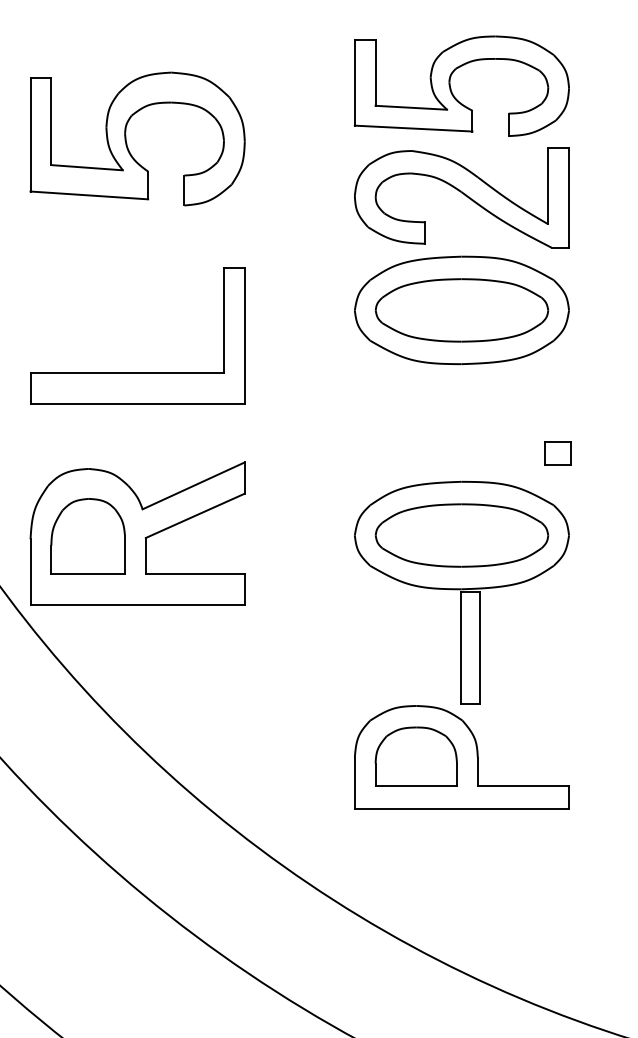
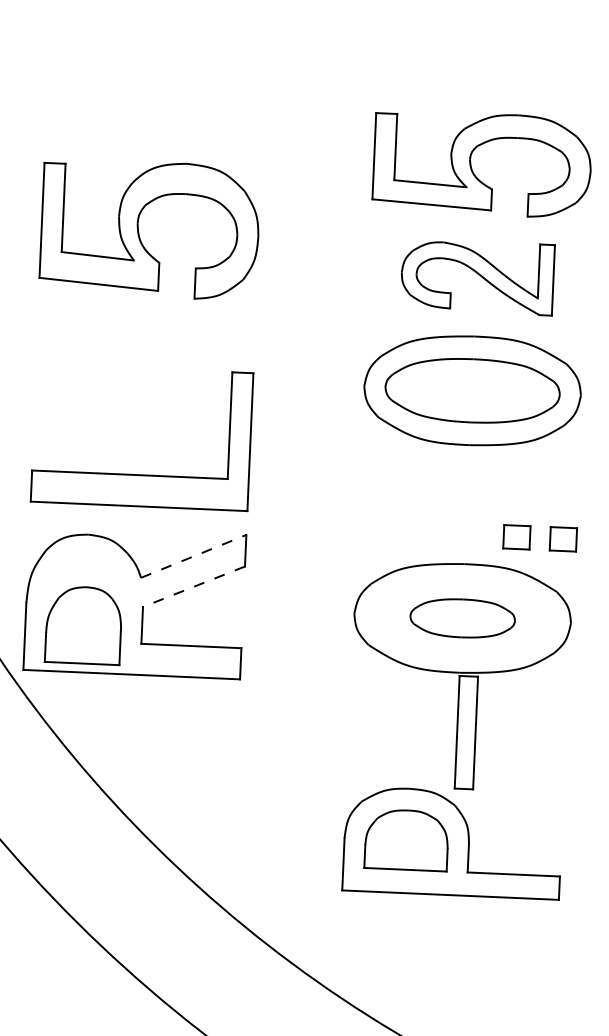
part: (126, 138) -> (138, 228), moved
part: (461, 197) -> (477, 276), size x0.7
part: (137, 372) -> (140, 474), moved
part: (511, 453) -> (516, 537), added
line: (194, 485) -> (194, 556), solid -> dashed
line: (194, 516) -> (193, 587), solid -> dashed
part: (461, 535) -> (462, 618), size x0.6
part: (87, 536) -> (83, 625), moved

